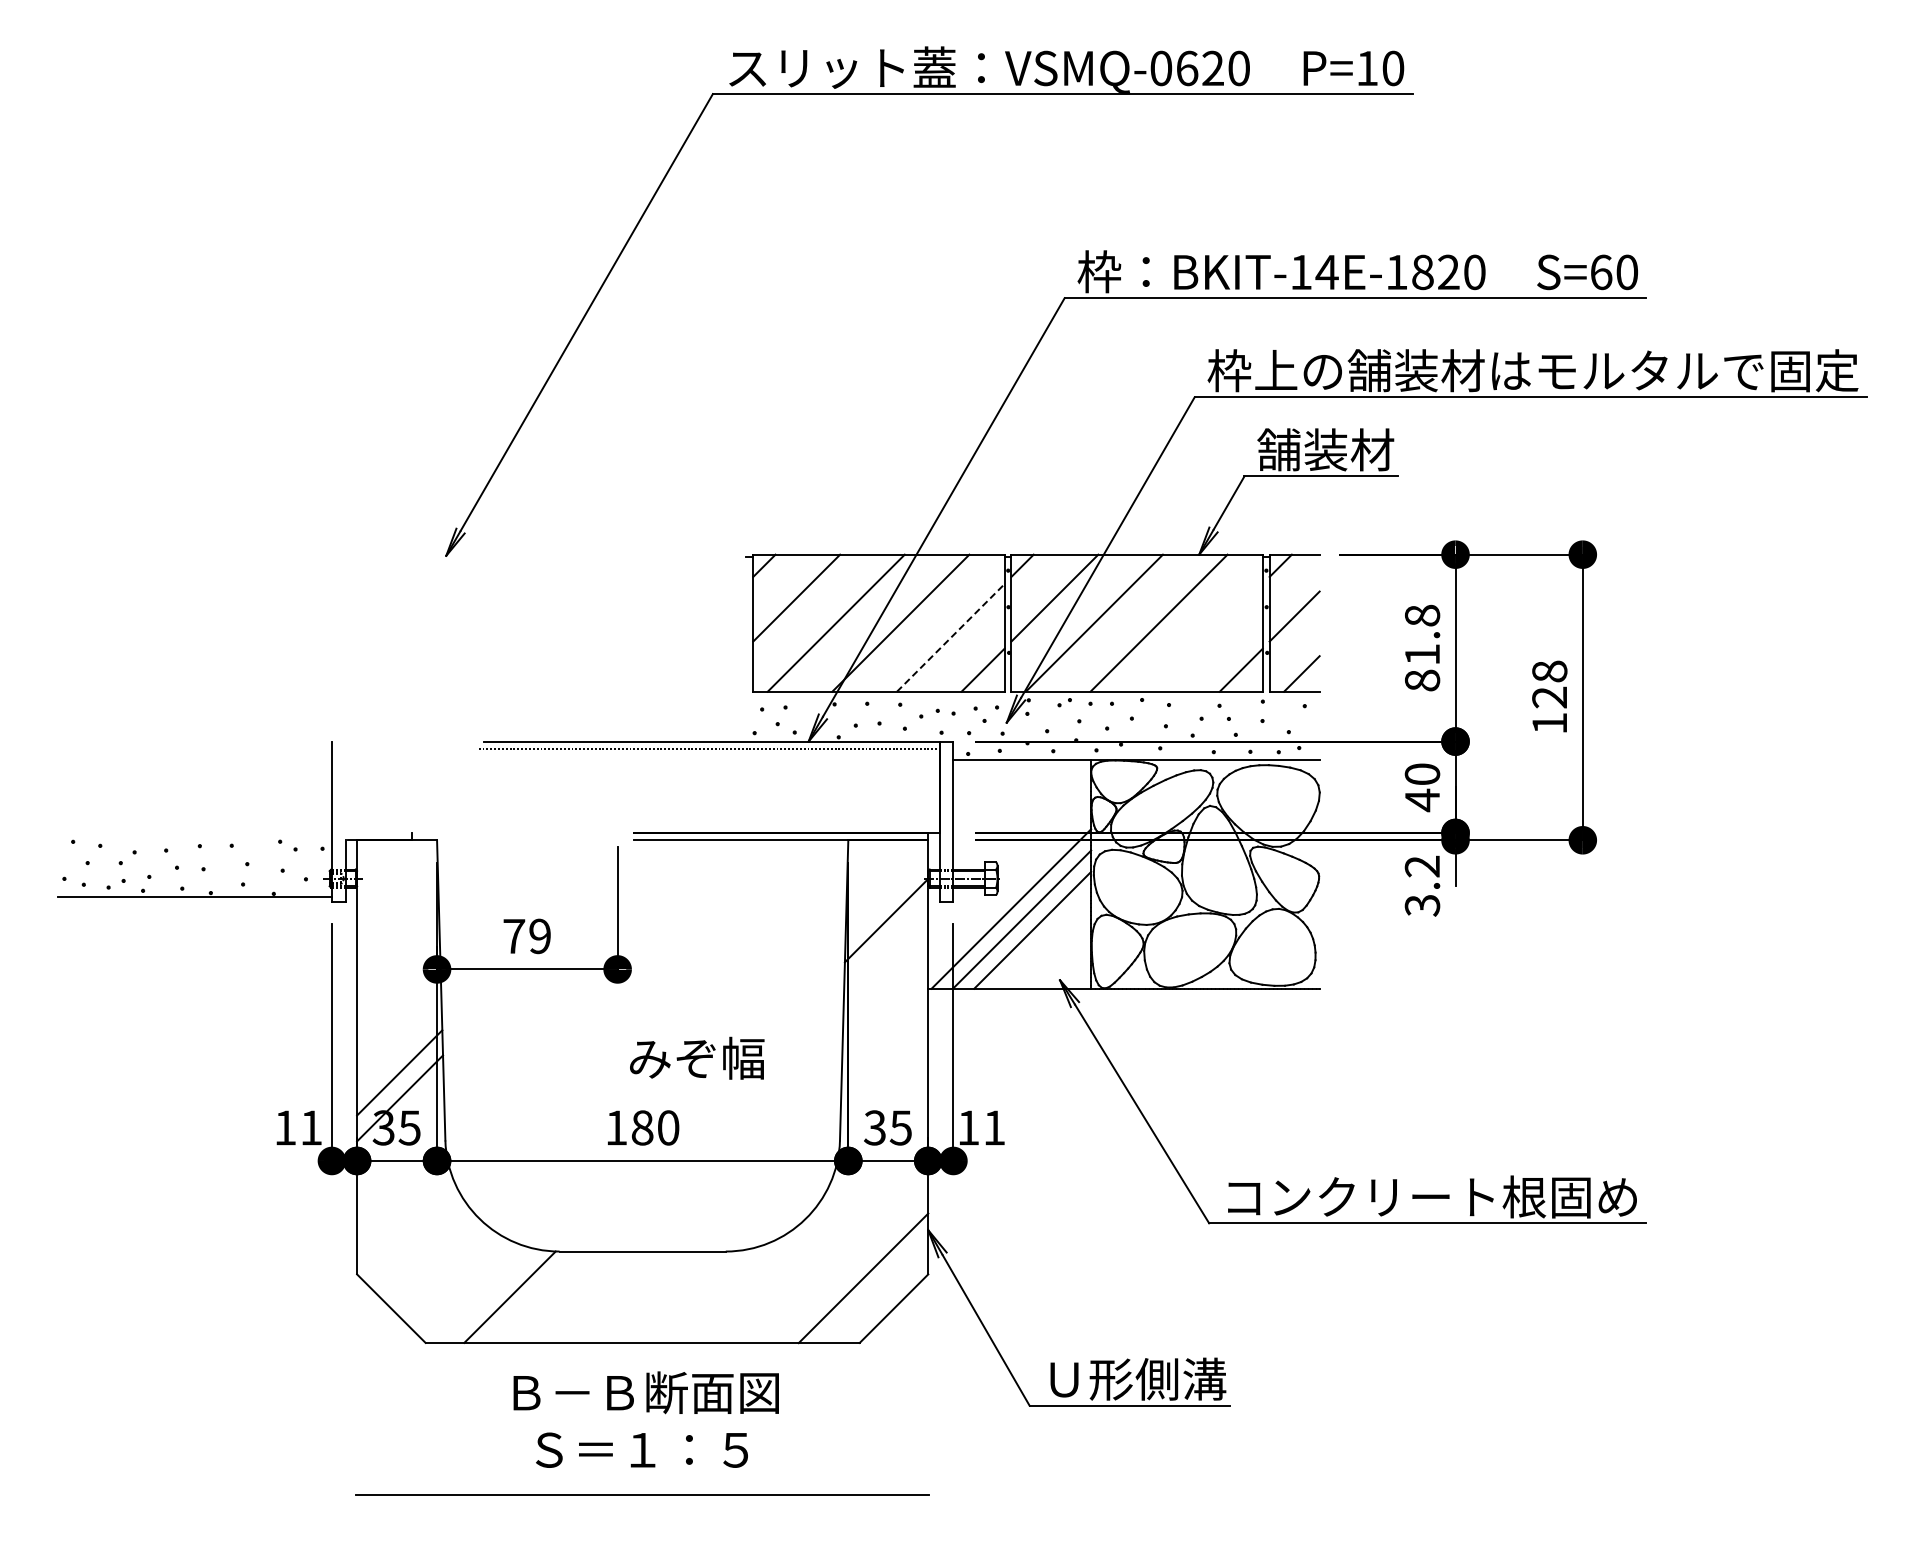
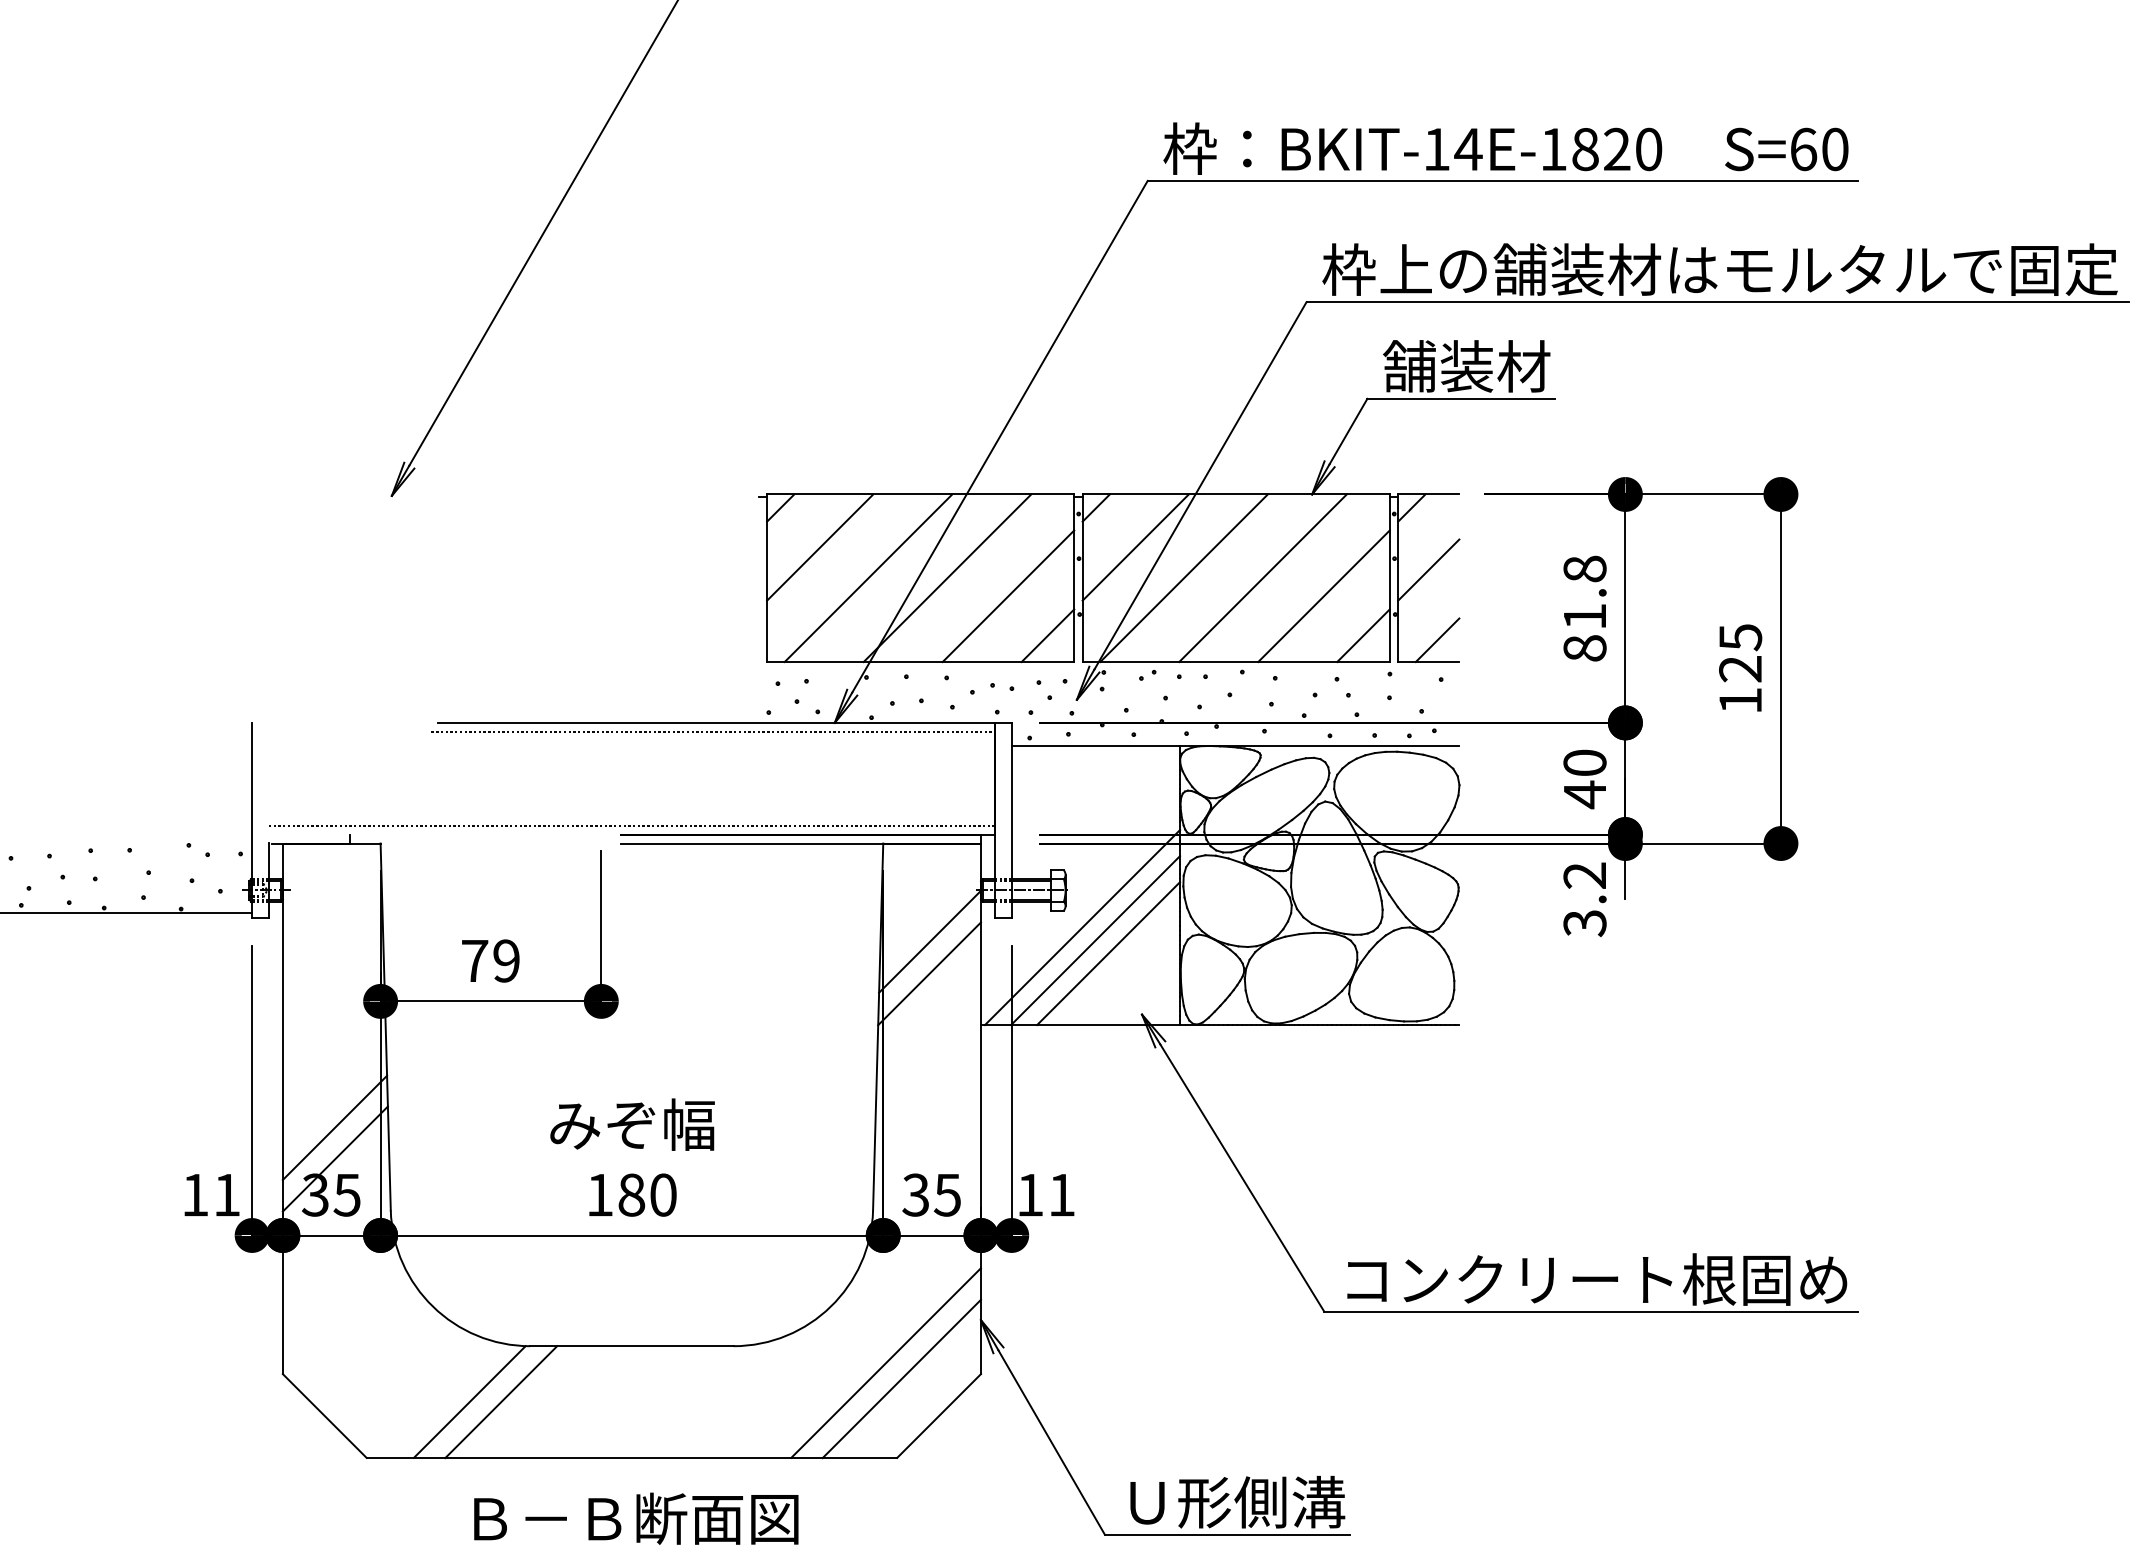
line: (951, 637) -> (1009, 595), dashed -> solid
line: (1208, 637) -> (1323, 595), added
text: (1549, 671) -> (1740, 637), 128 -> 125
line: (642, 825) -> (631, 825), added
line: (886, 946) -> (929, 973), added
text: (697, 1057) -> (632, 1123), moved
line: (850, 1264) -> (885, 1362), added
line: (535, 1297) -> (500, 1402), added

